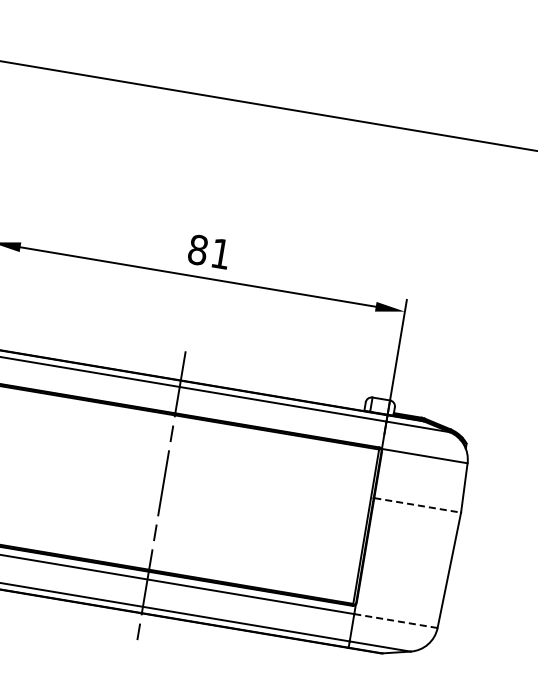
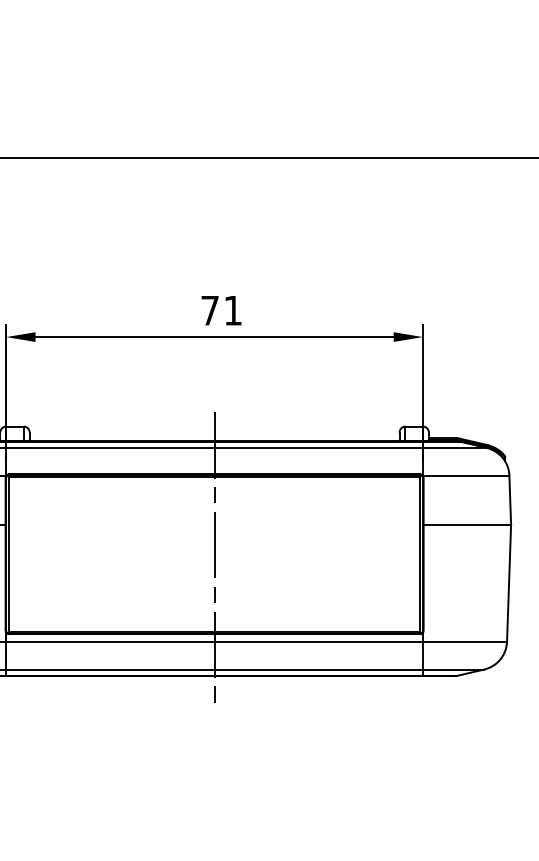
text: (198, 249) -> (210, 310), 81 -> 71
line: (417, 504) -> (467, 524), dashed -> solid
line: (396, 620) -> (465, 641), dashed -> solid

